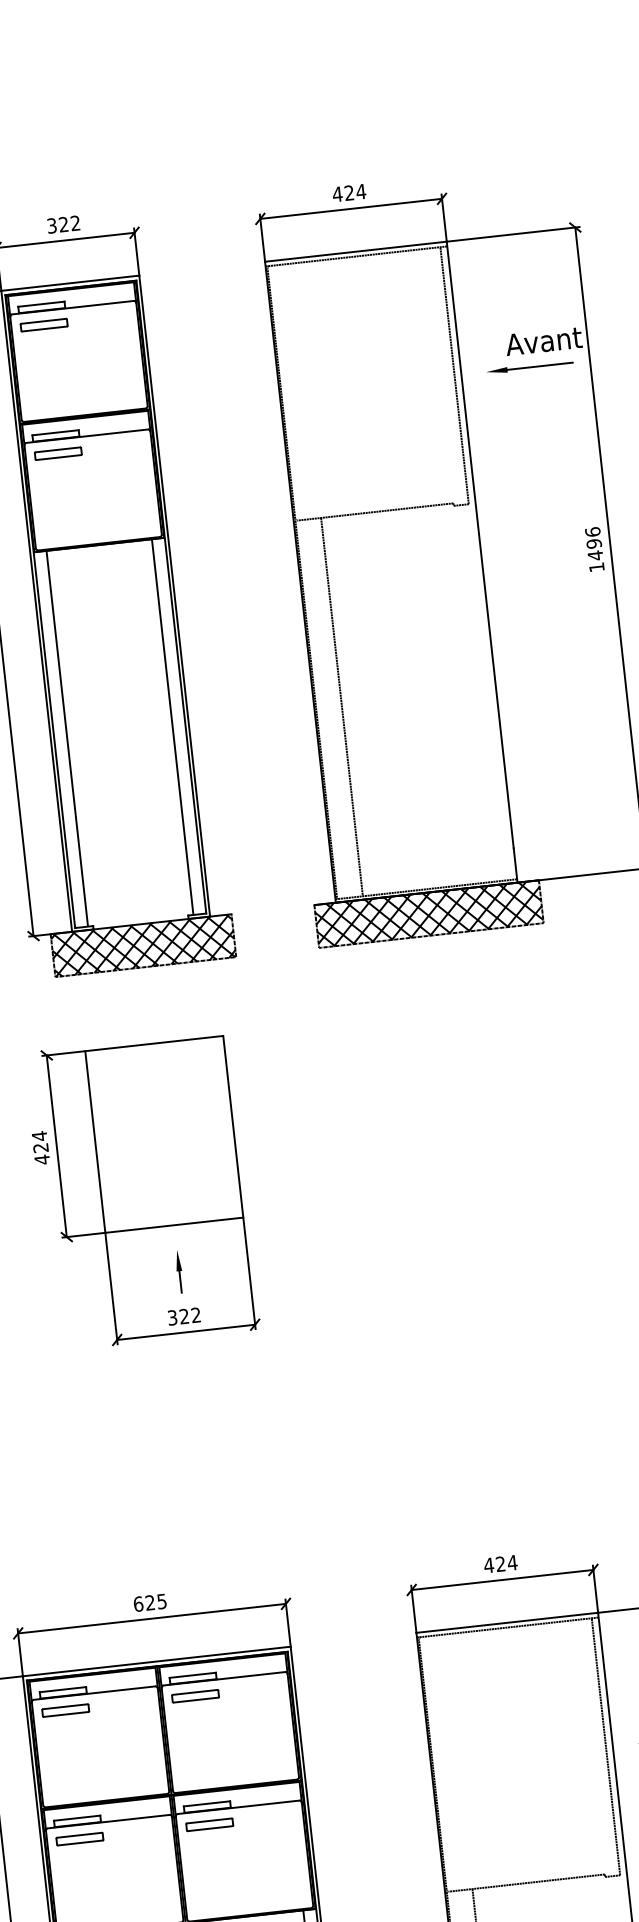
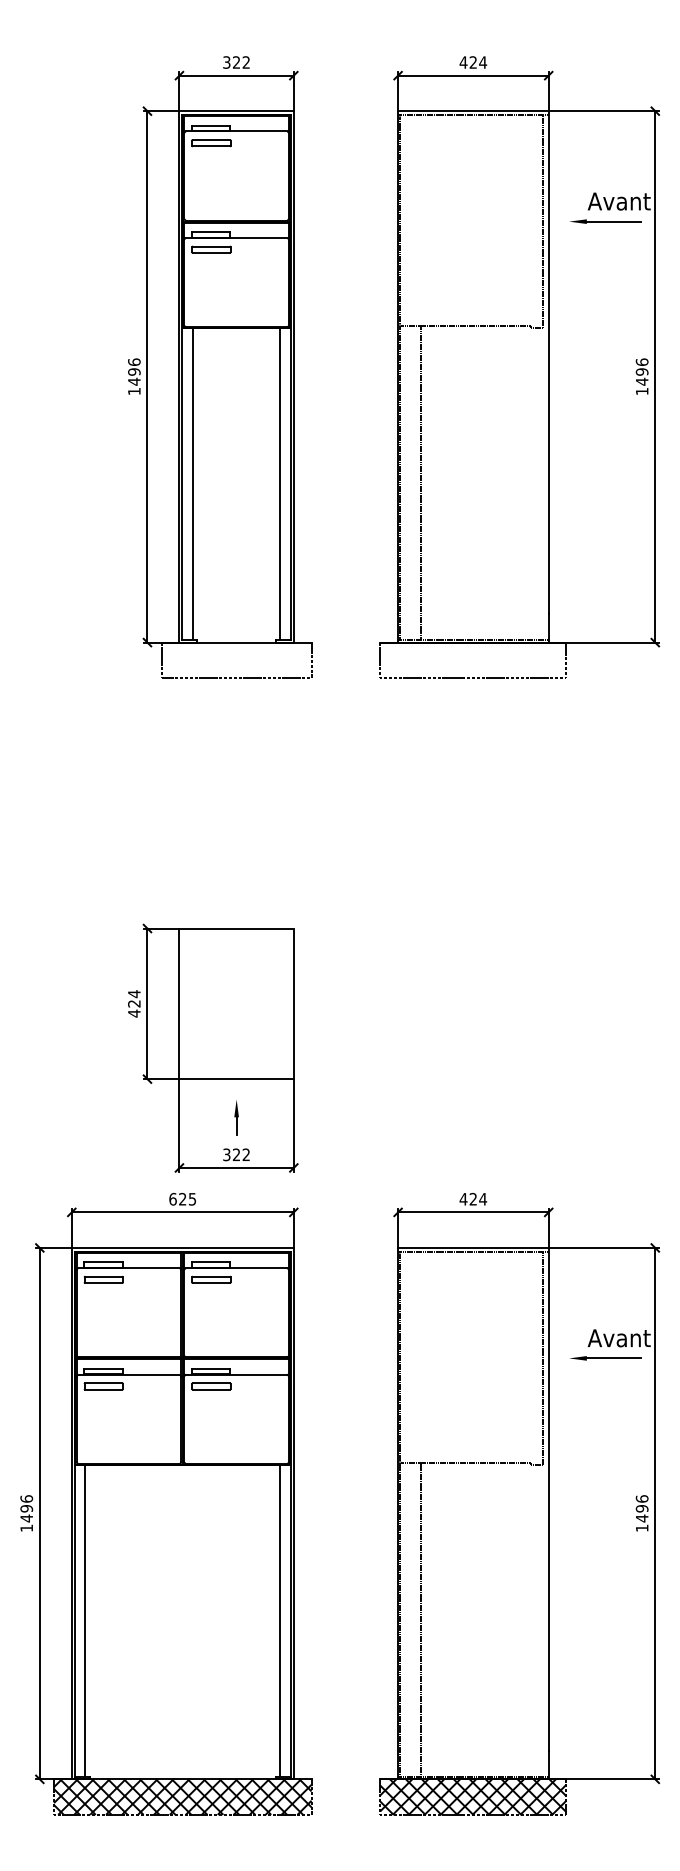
hatch: (429, 914) -> (473, 660), removed
hatch: (143, 945) -> (236, 660), removed
part: (142, 1190) -> (213, 1047), moved

